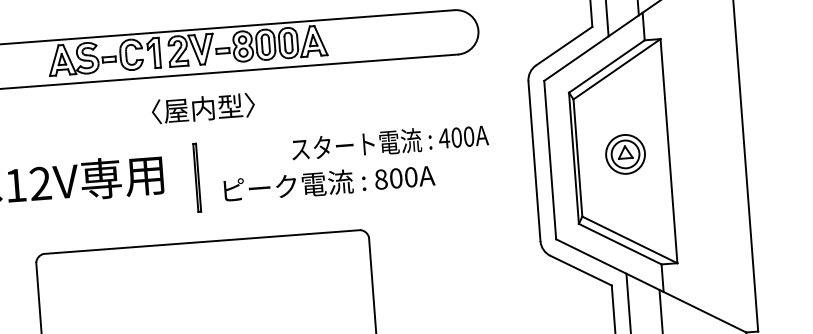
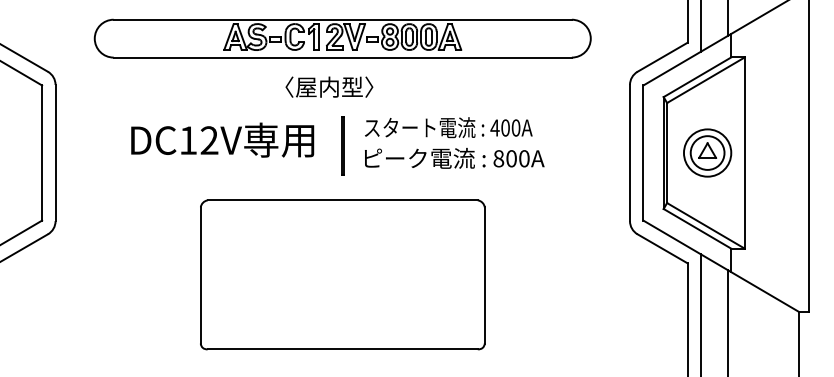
text: (203, 107) -> (329, 86), moved
text: (389, 142) -> (448, 127), moved
part: (625, 153) -> (707, 152), size x1.43

